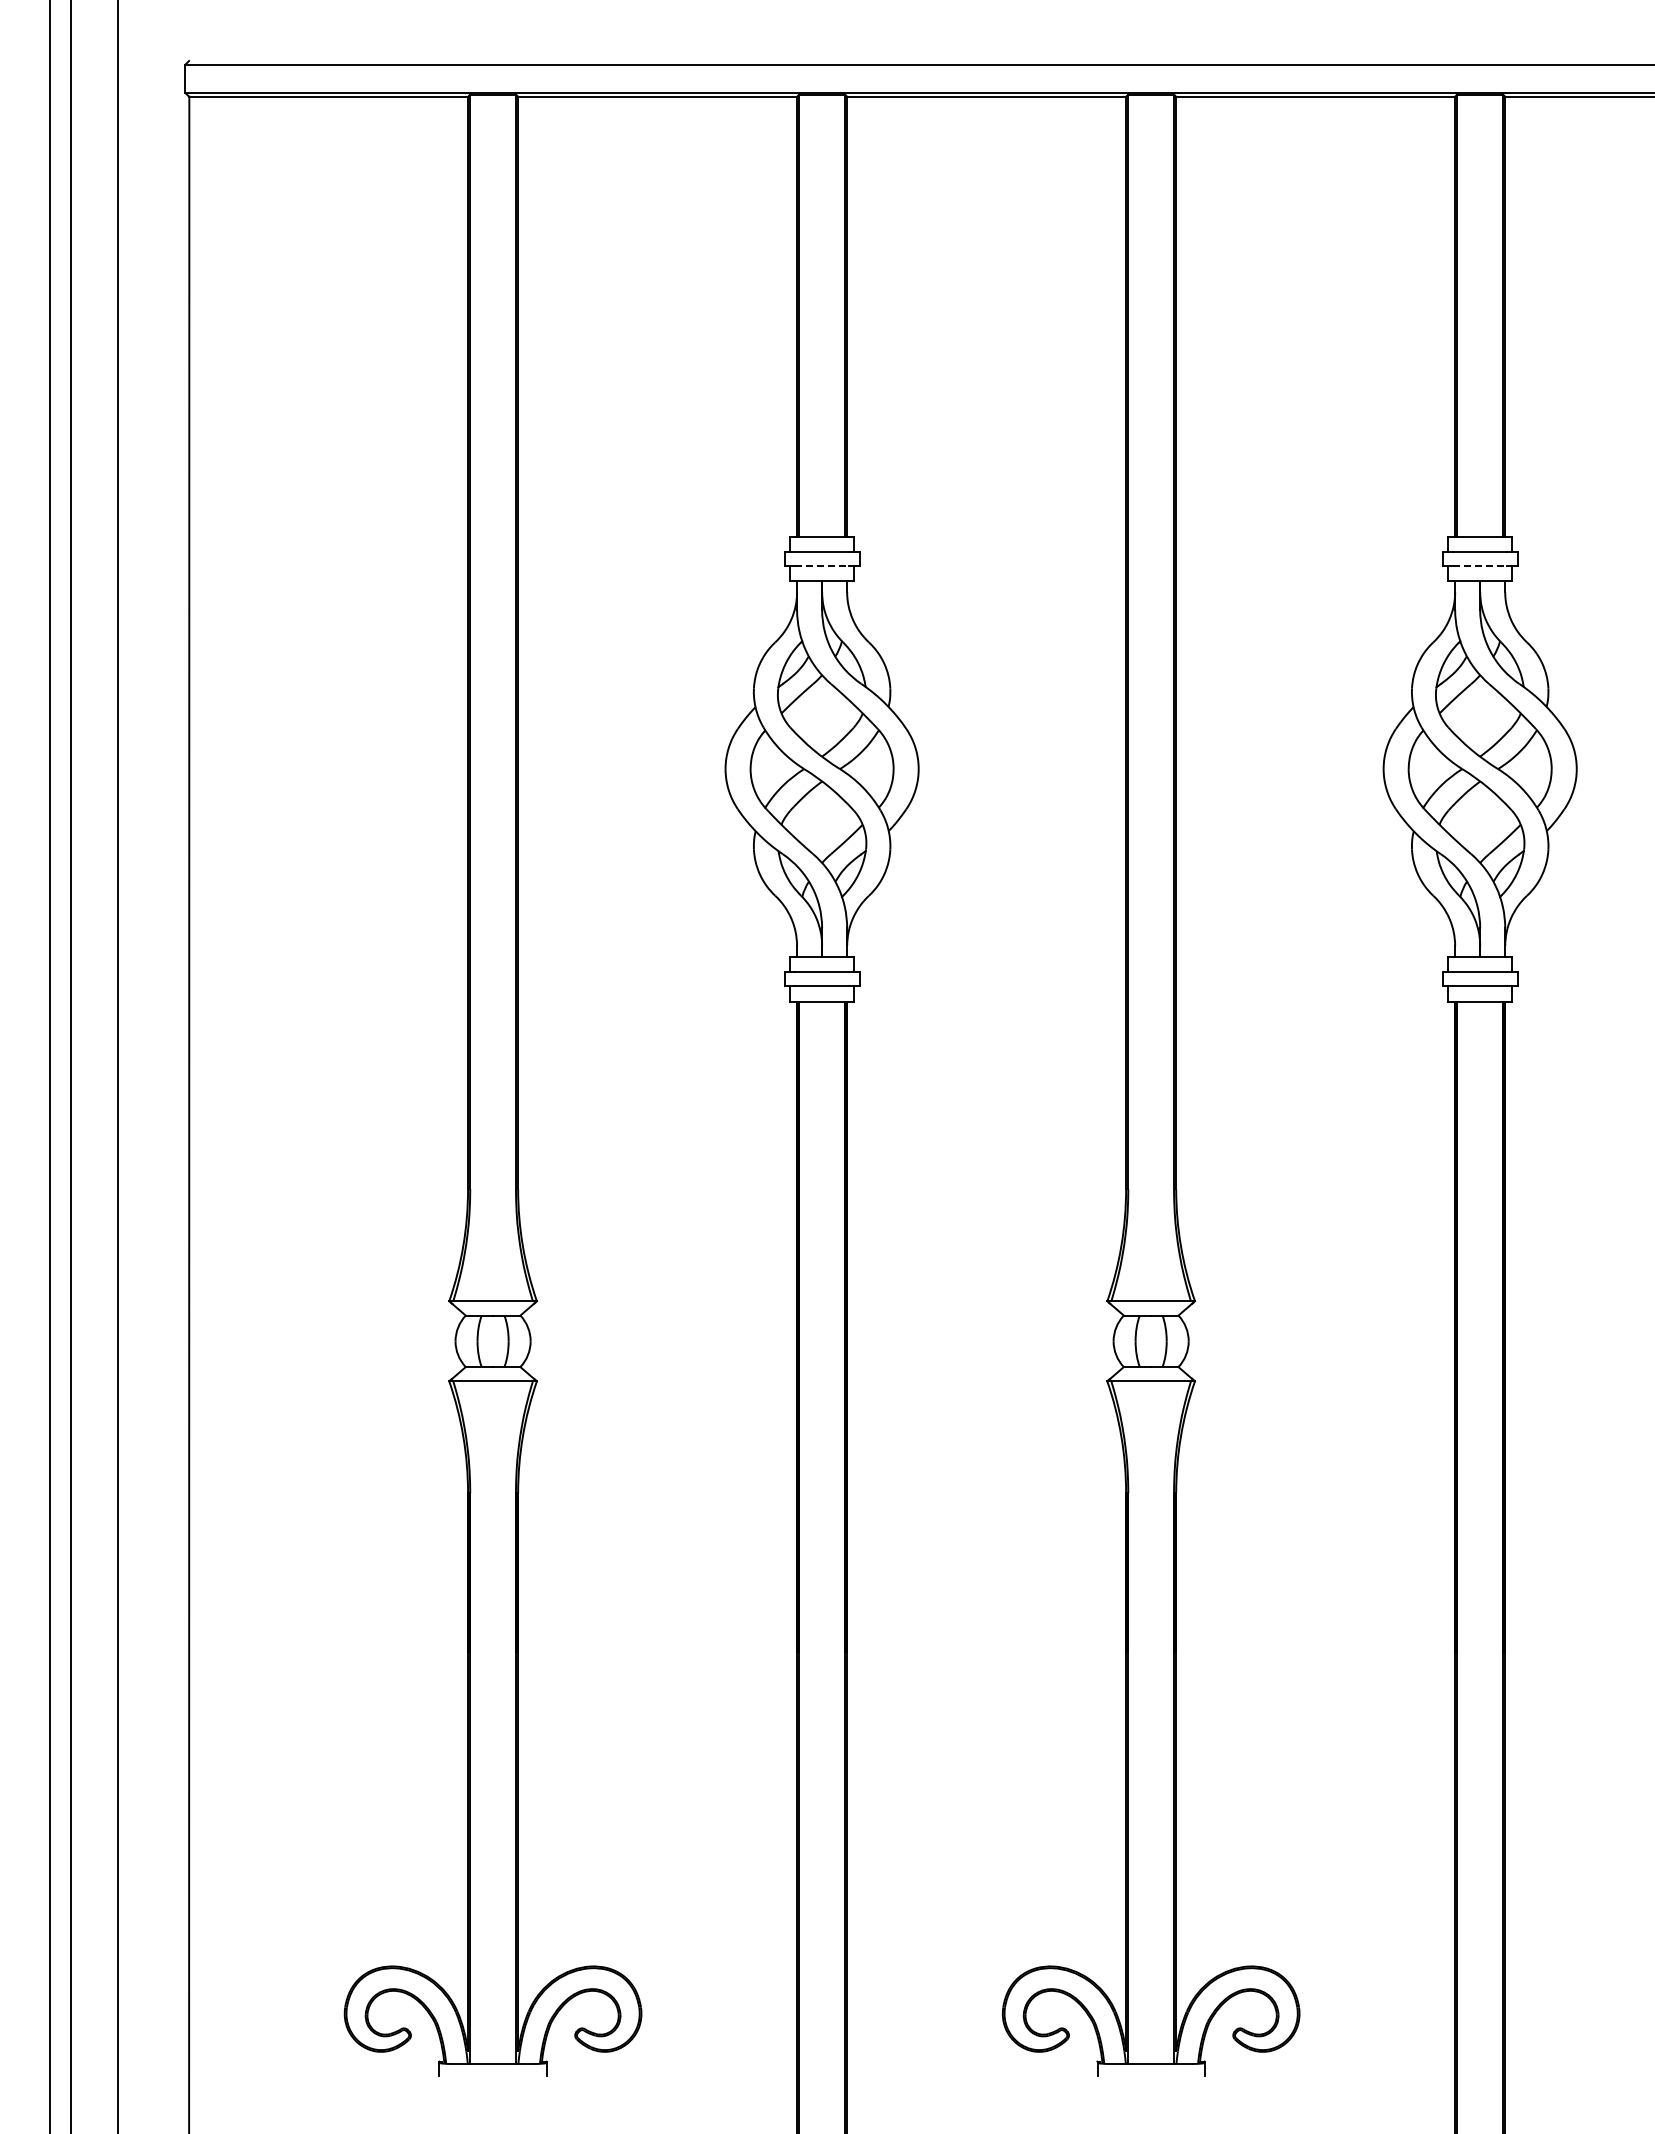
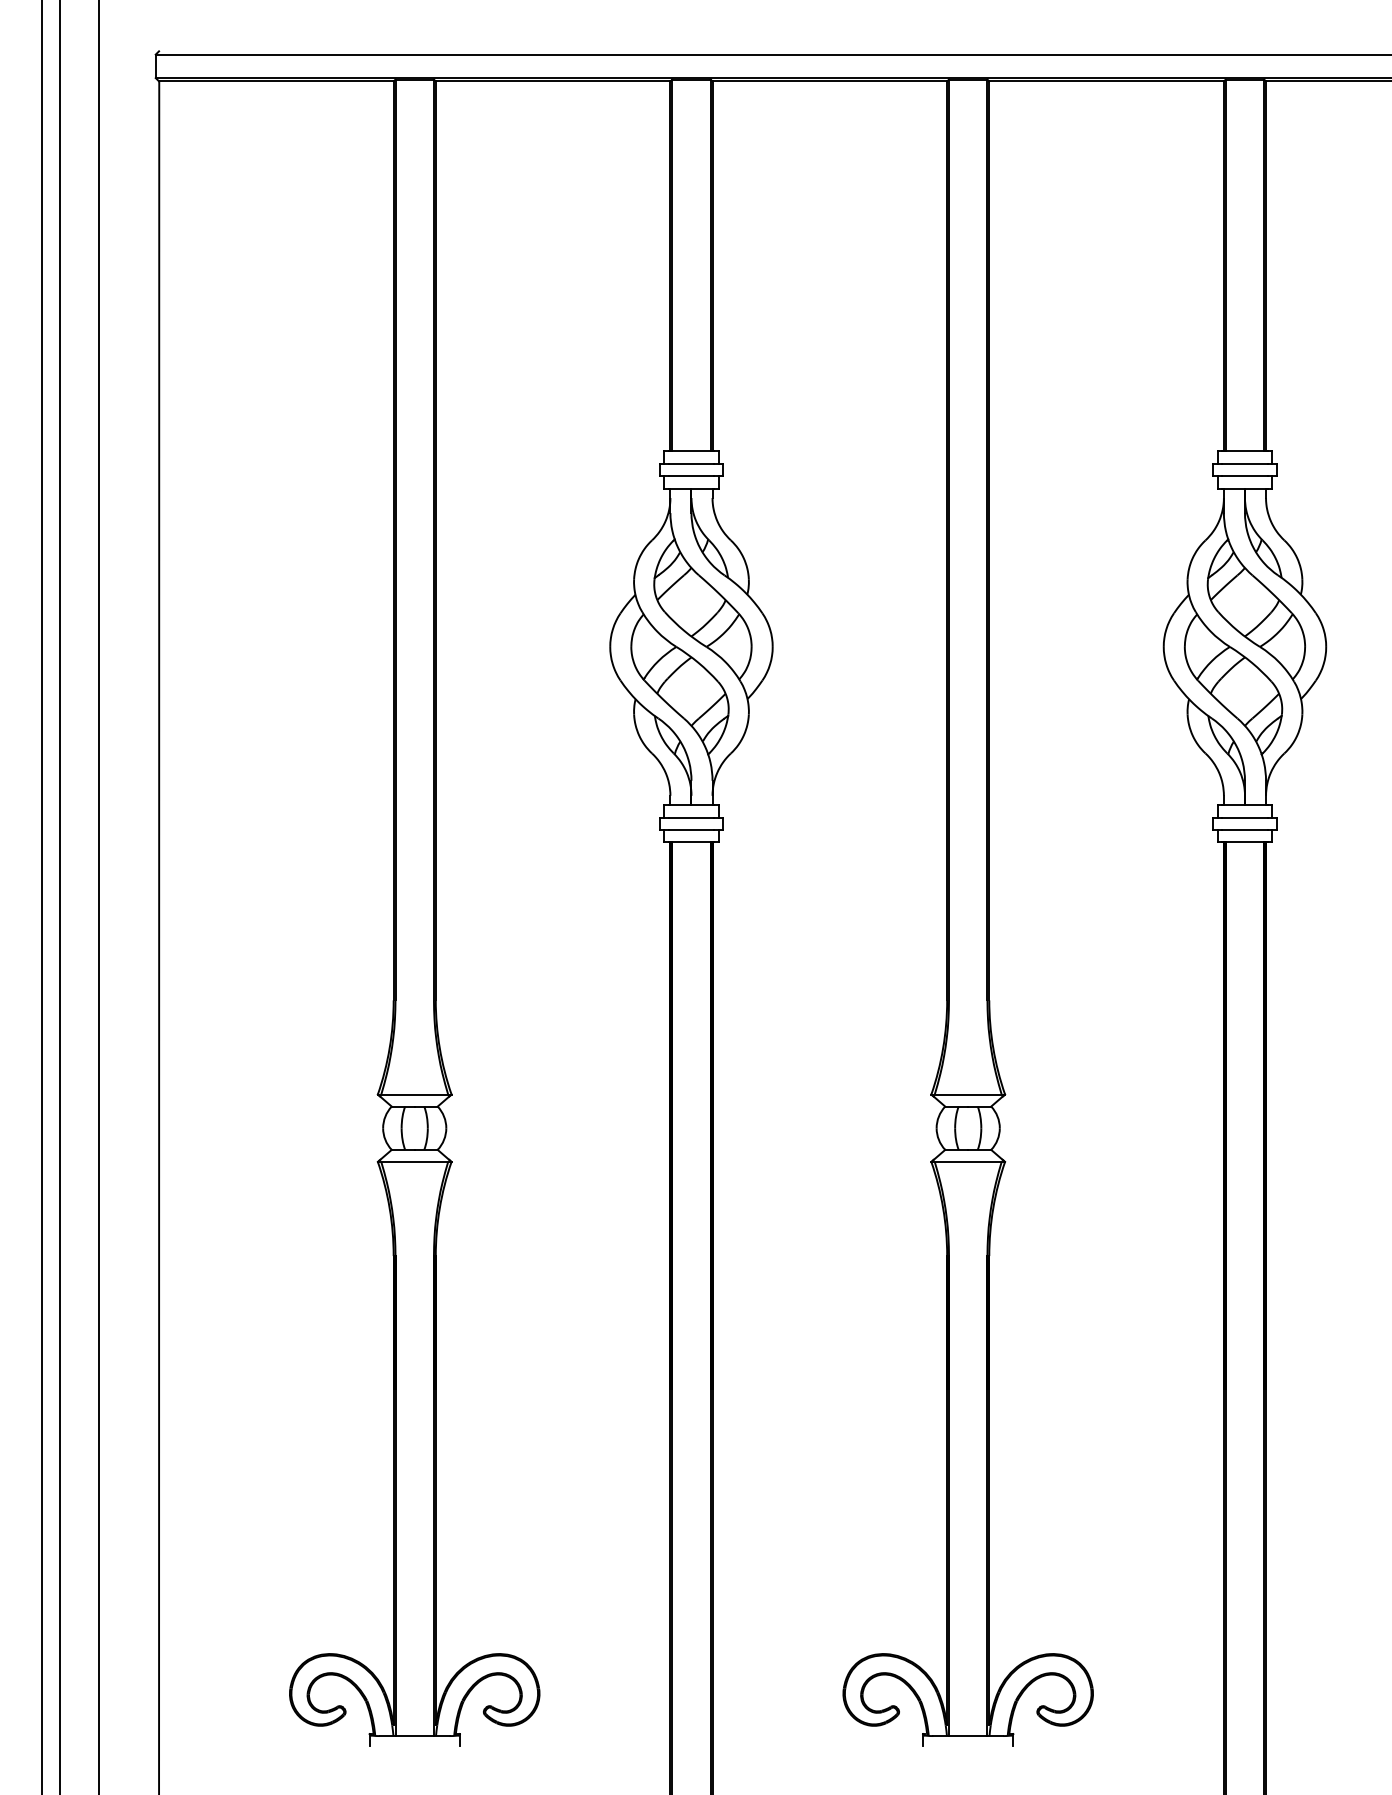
line: (822, 566) -> (691, 476), dashed -> solid
line: (1480, 566) -> (1245, 476), dashed -> solid

